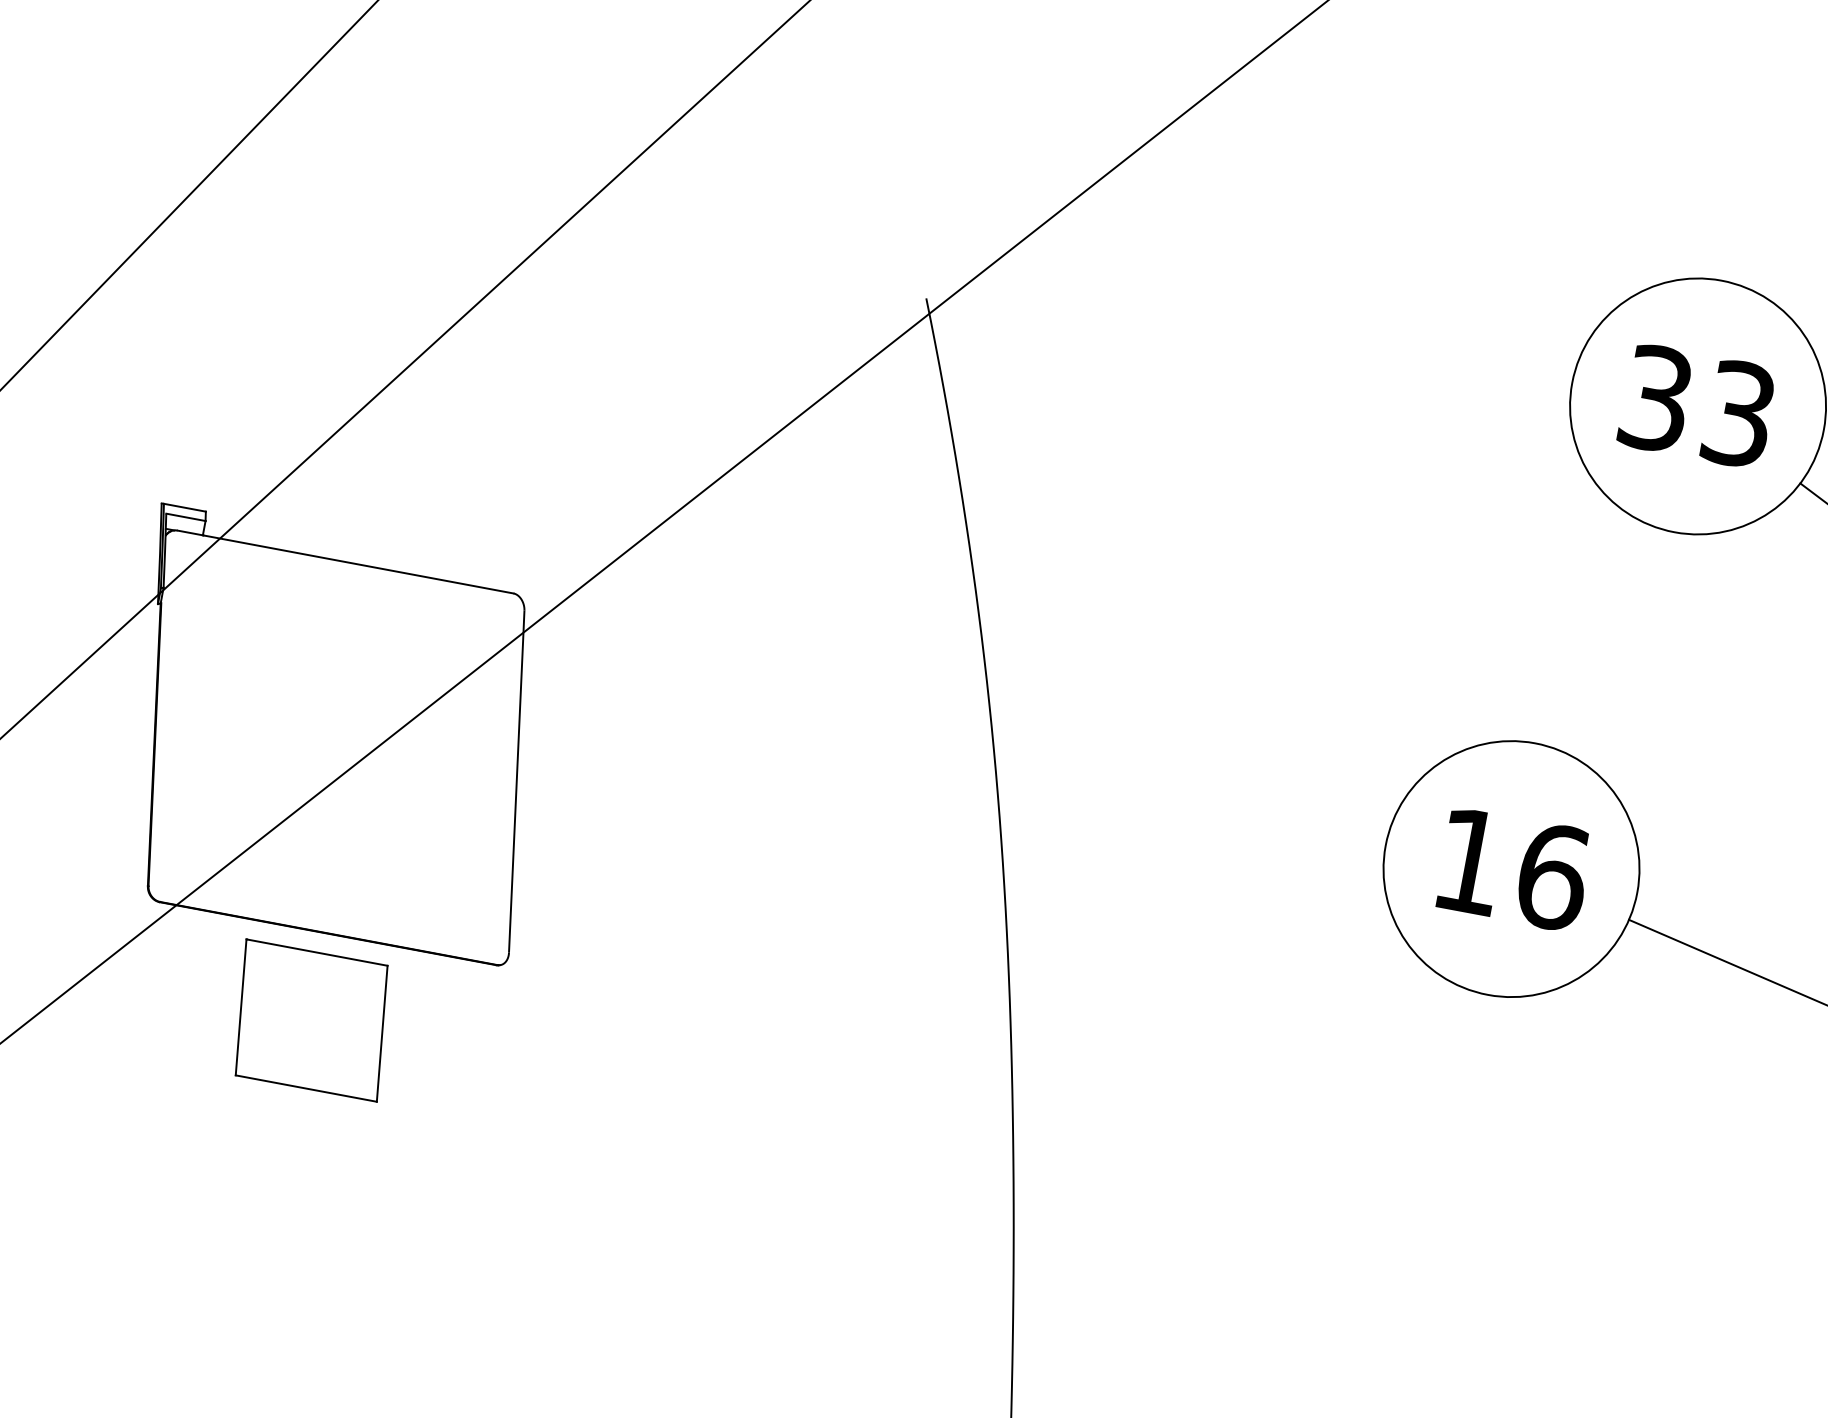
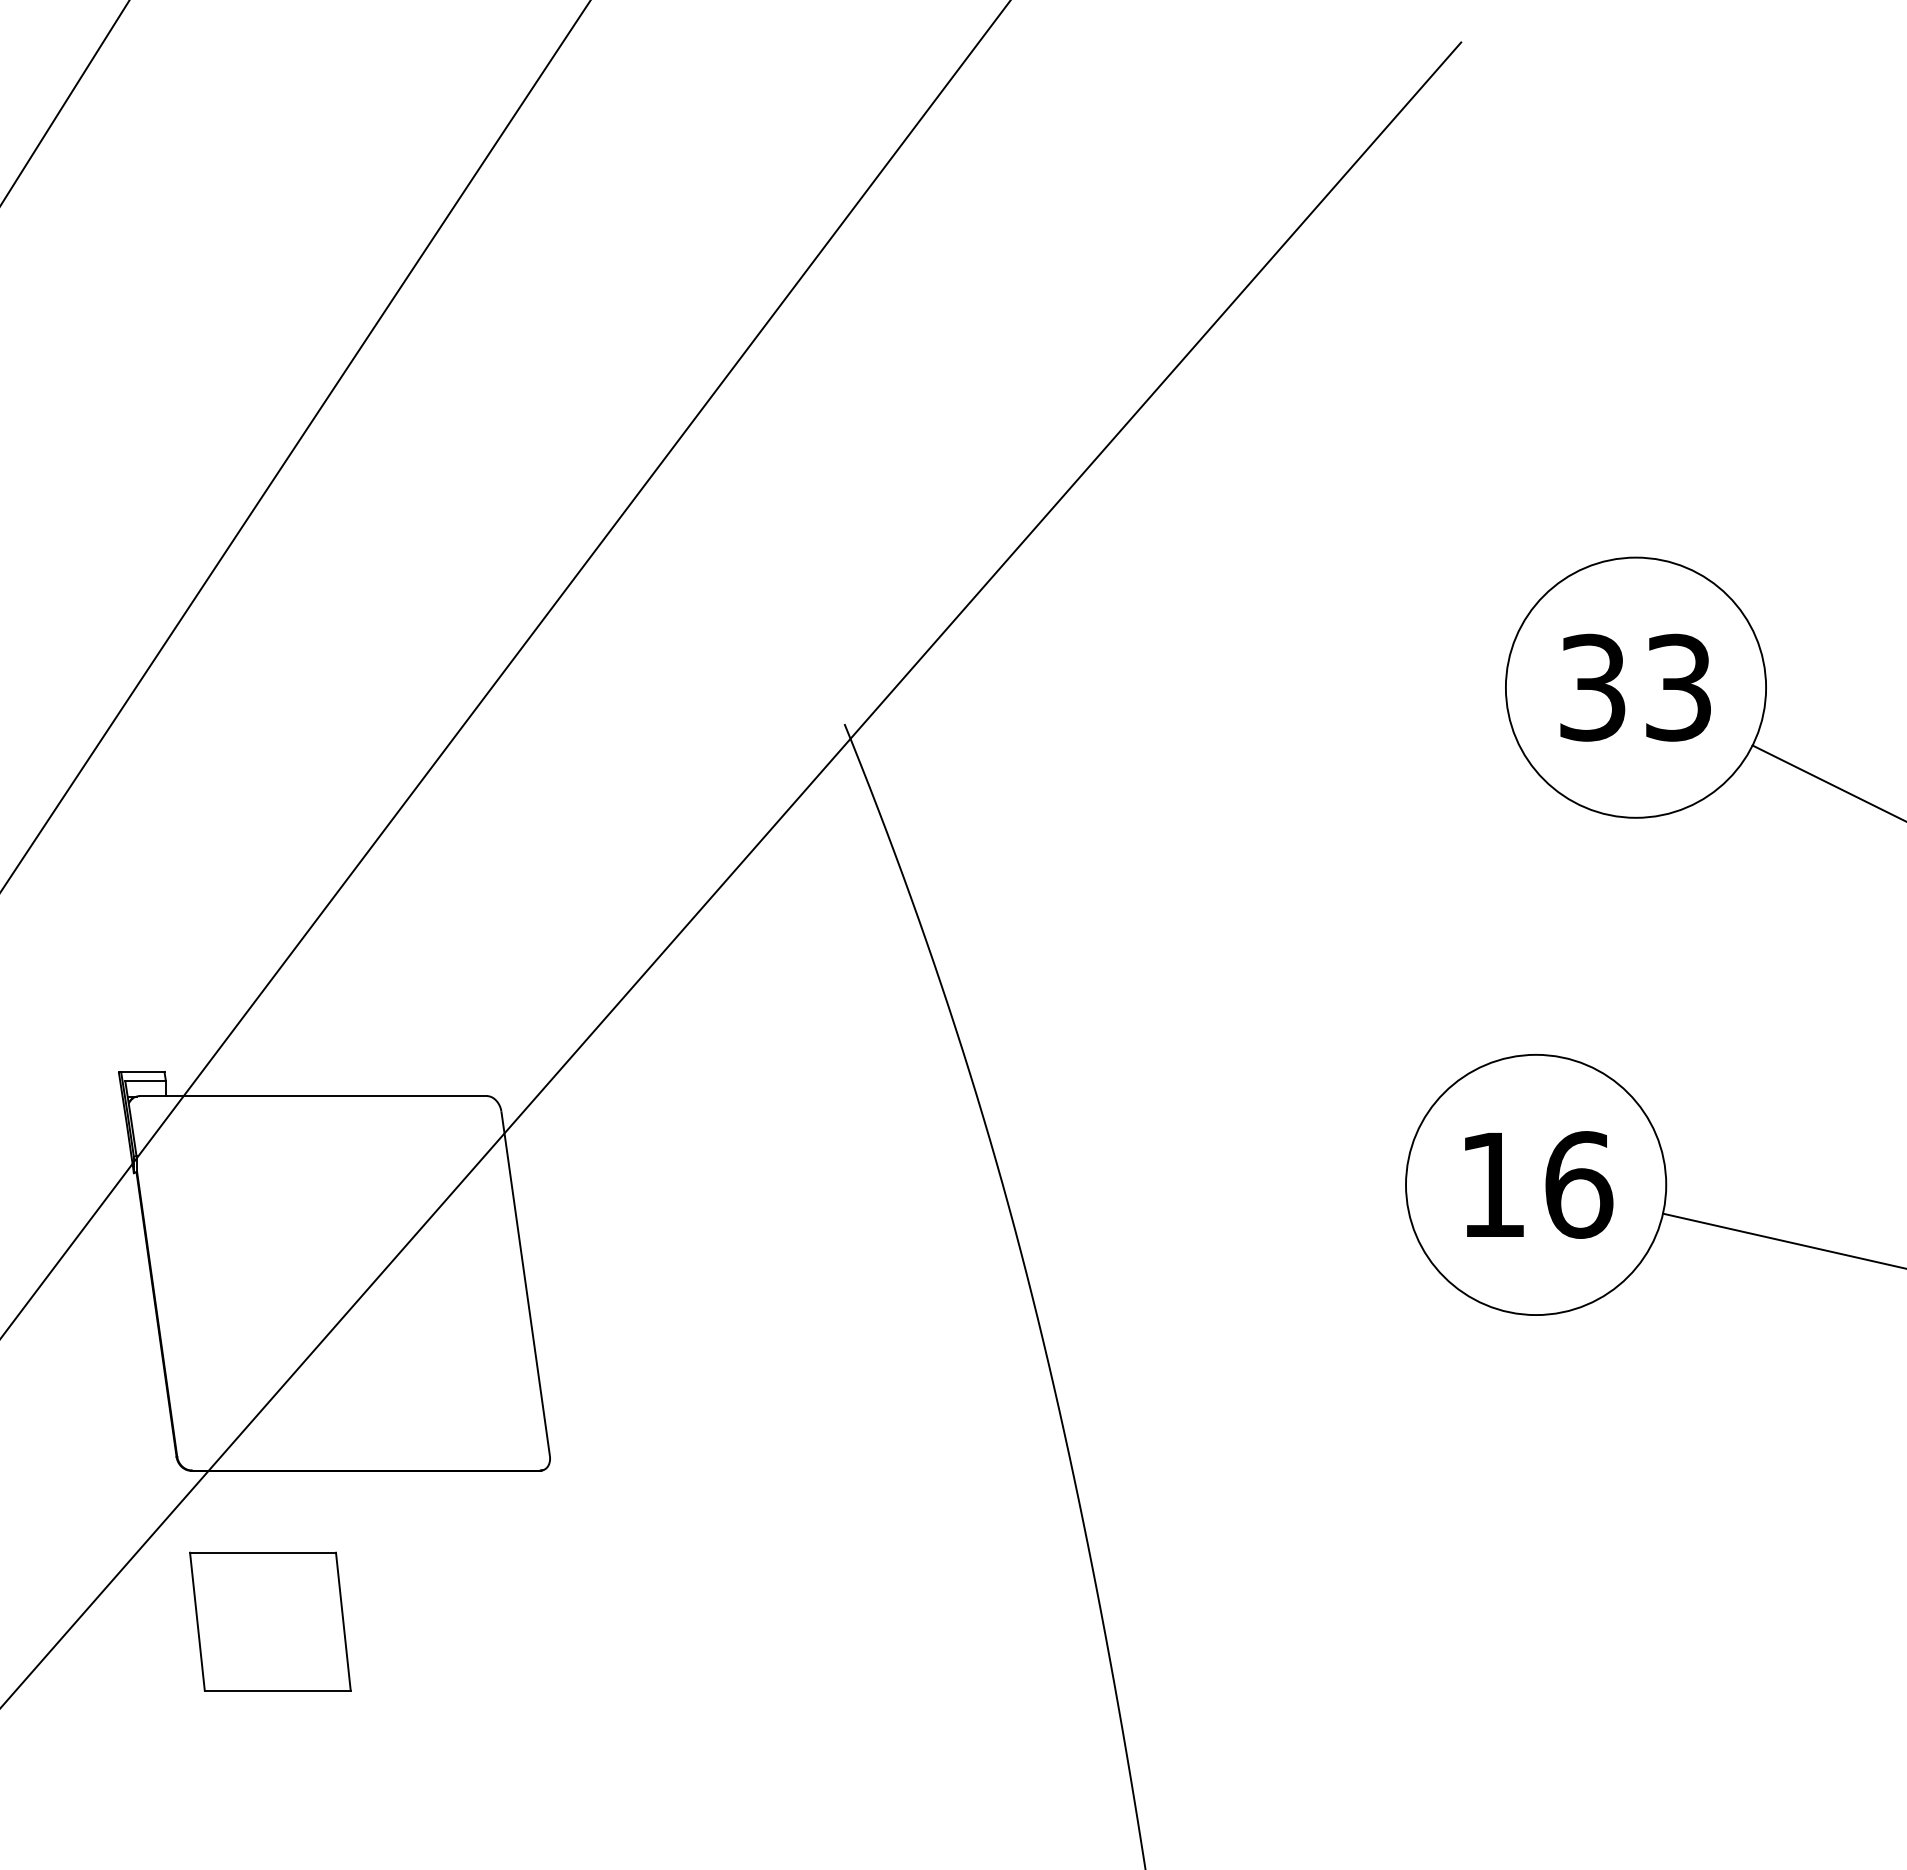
part: (311, 1020) -> (270, 1621), moved

